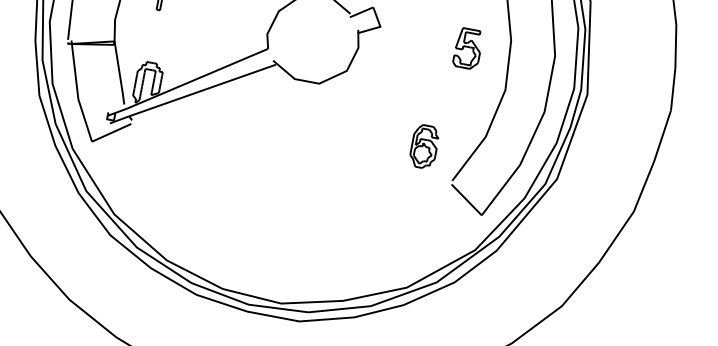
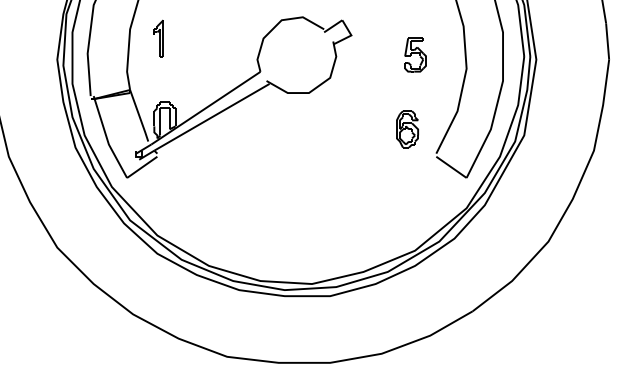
part: (468, 48) -> (415, 54), moved

